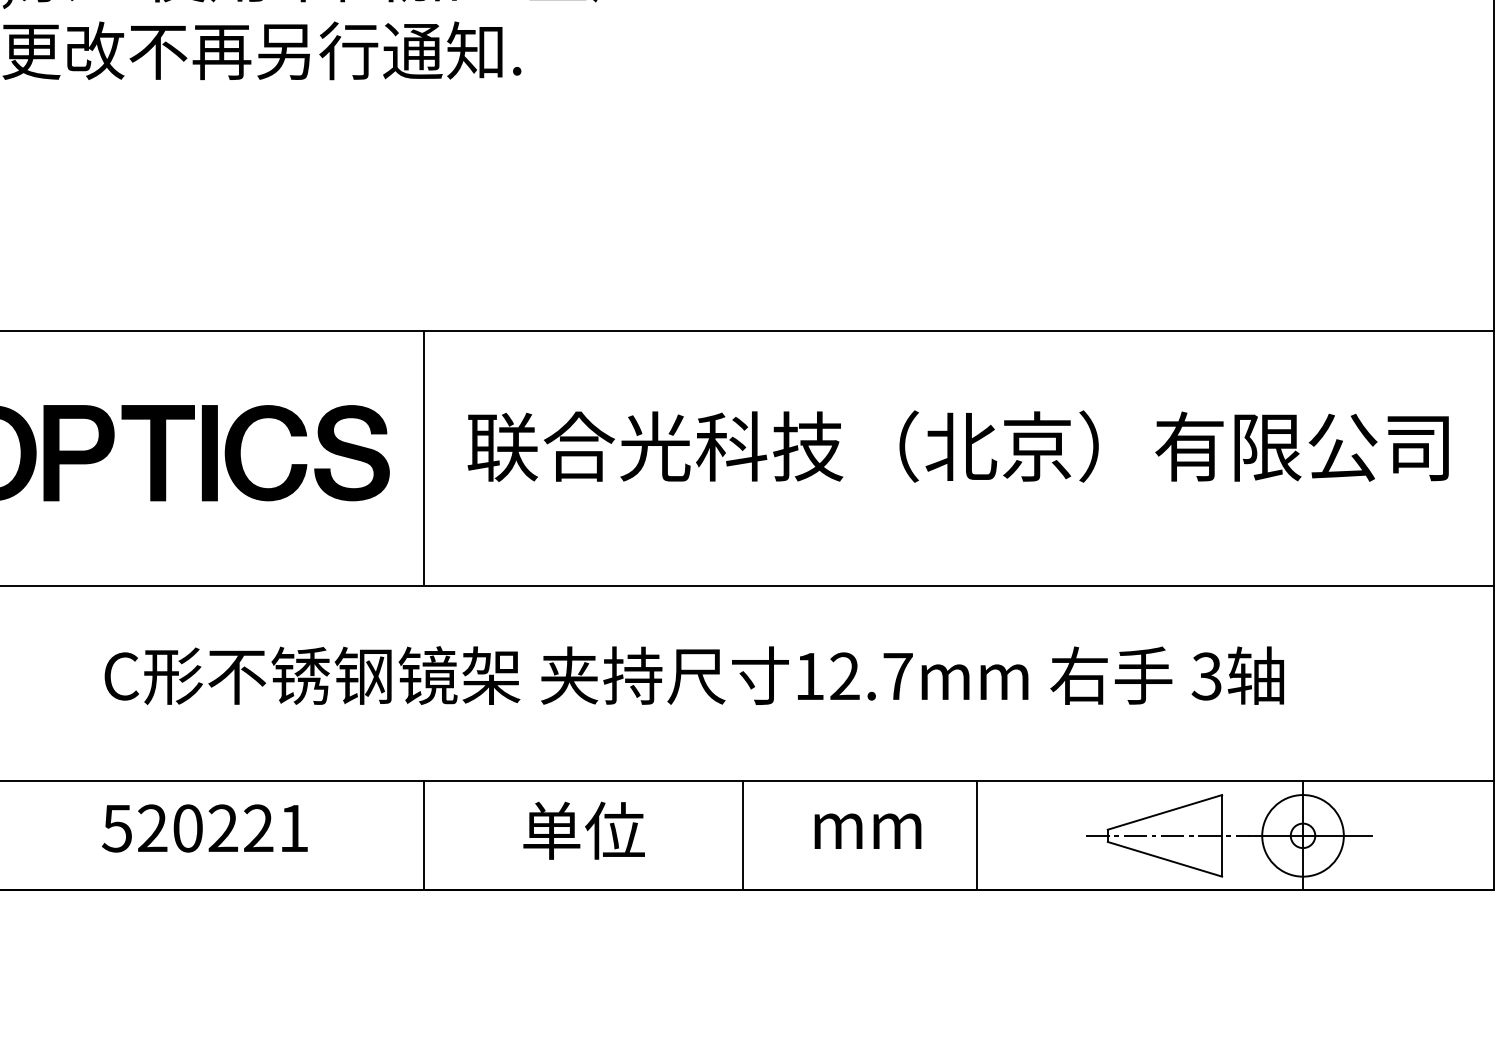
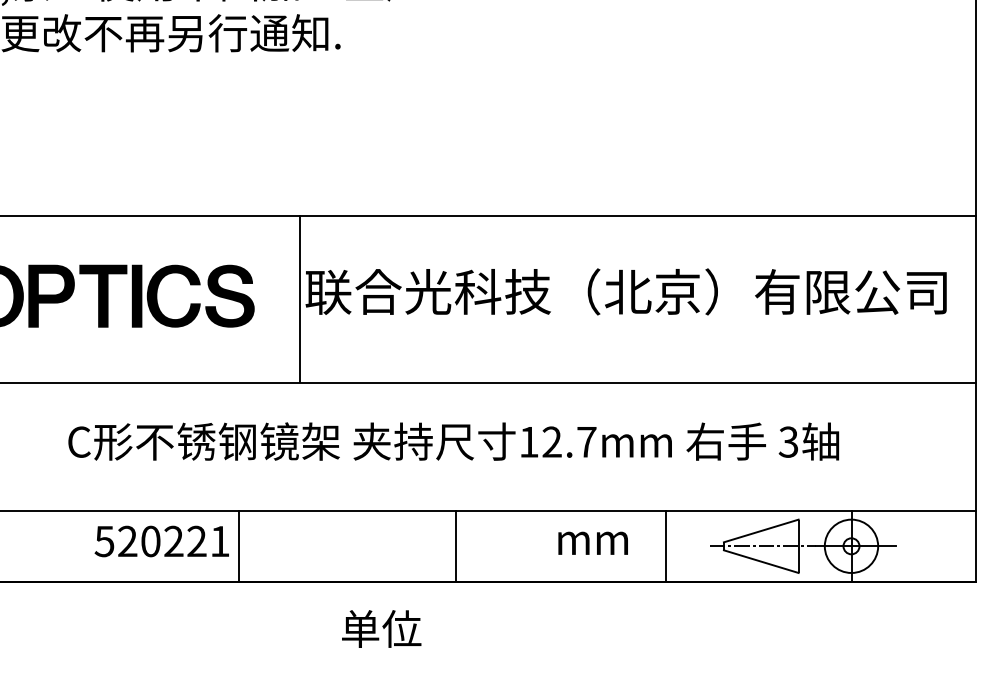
line: (423, 456) -> (299, 298), moved
text: (204, 828) -> (161, 541), moved
text: (583, 830) -> (381, 628), moved
text: (866, 830) -> (592, 542), moved
line: (423, 834) -> (238, 545), moved
line: (742, 834) -> (456, 545), moved
line: (977, 834) -> (665, 545), moved

